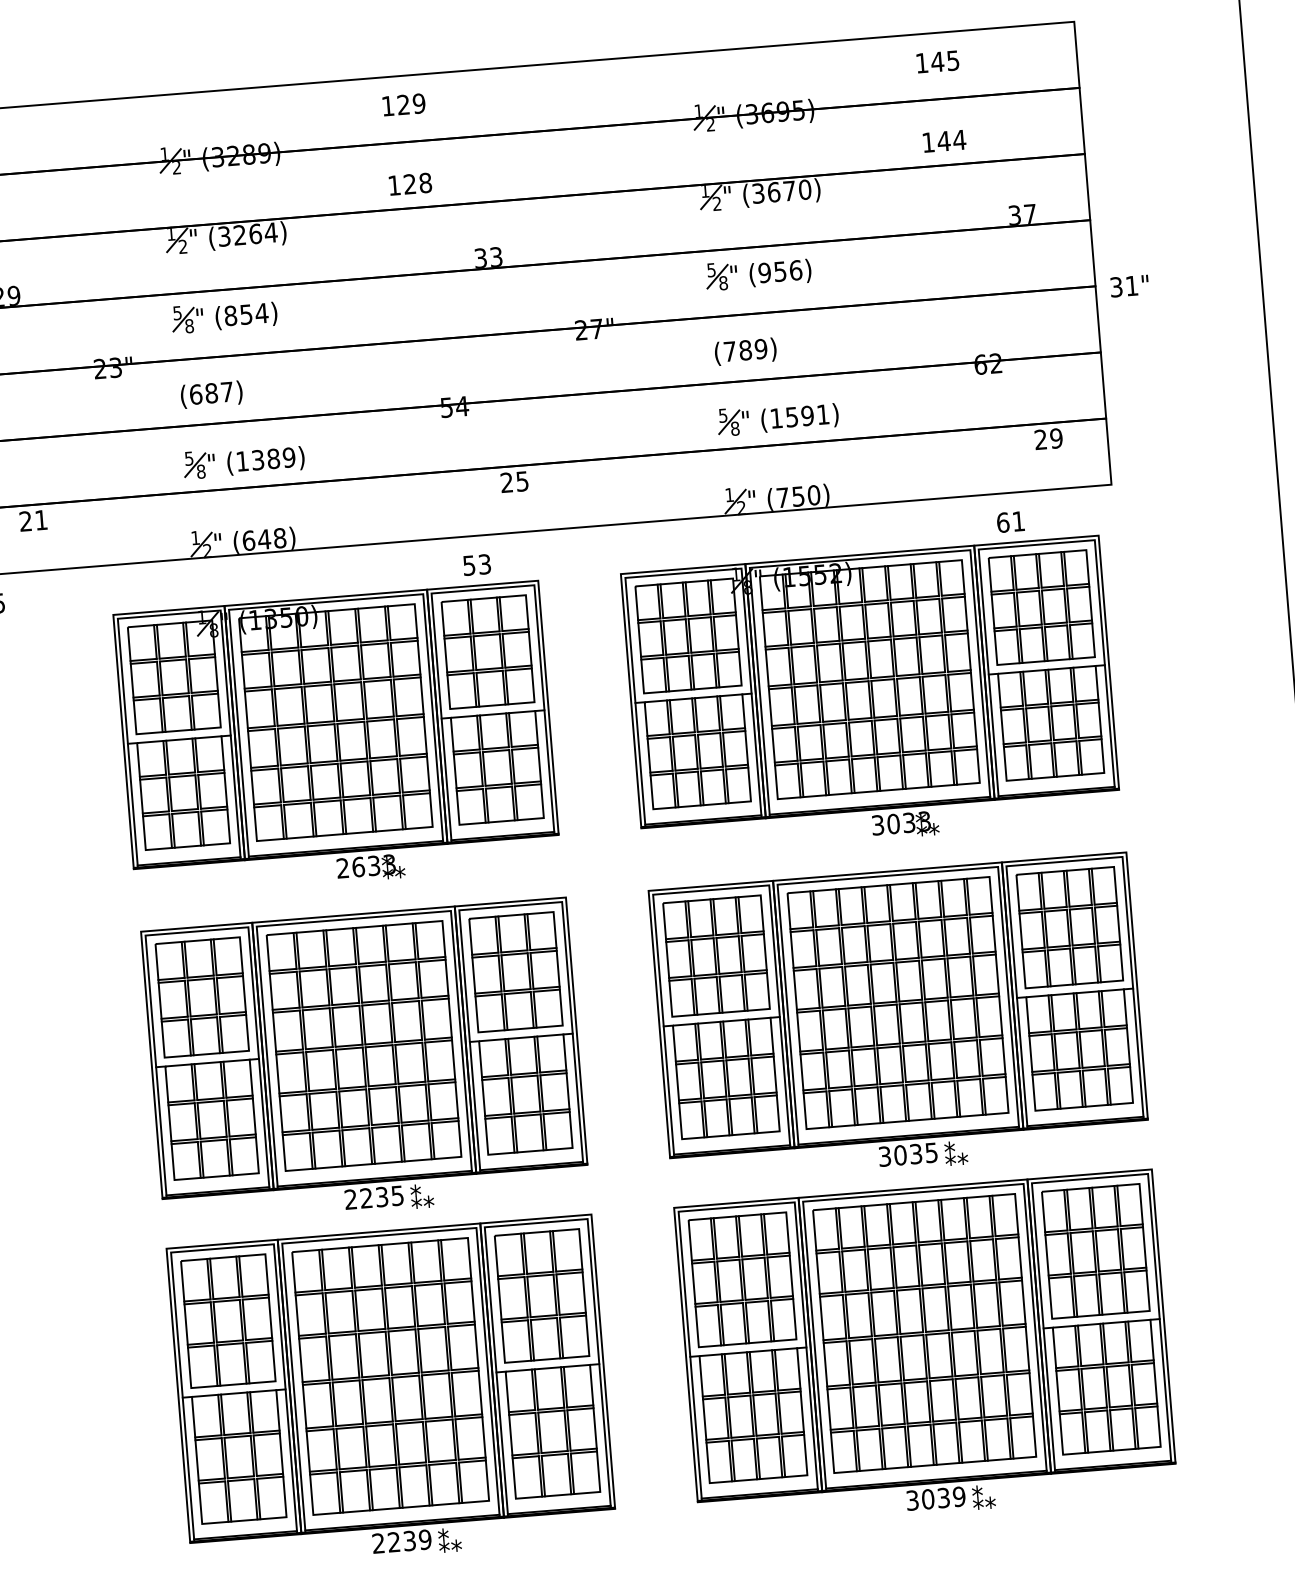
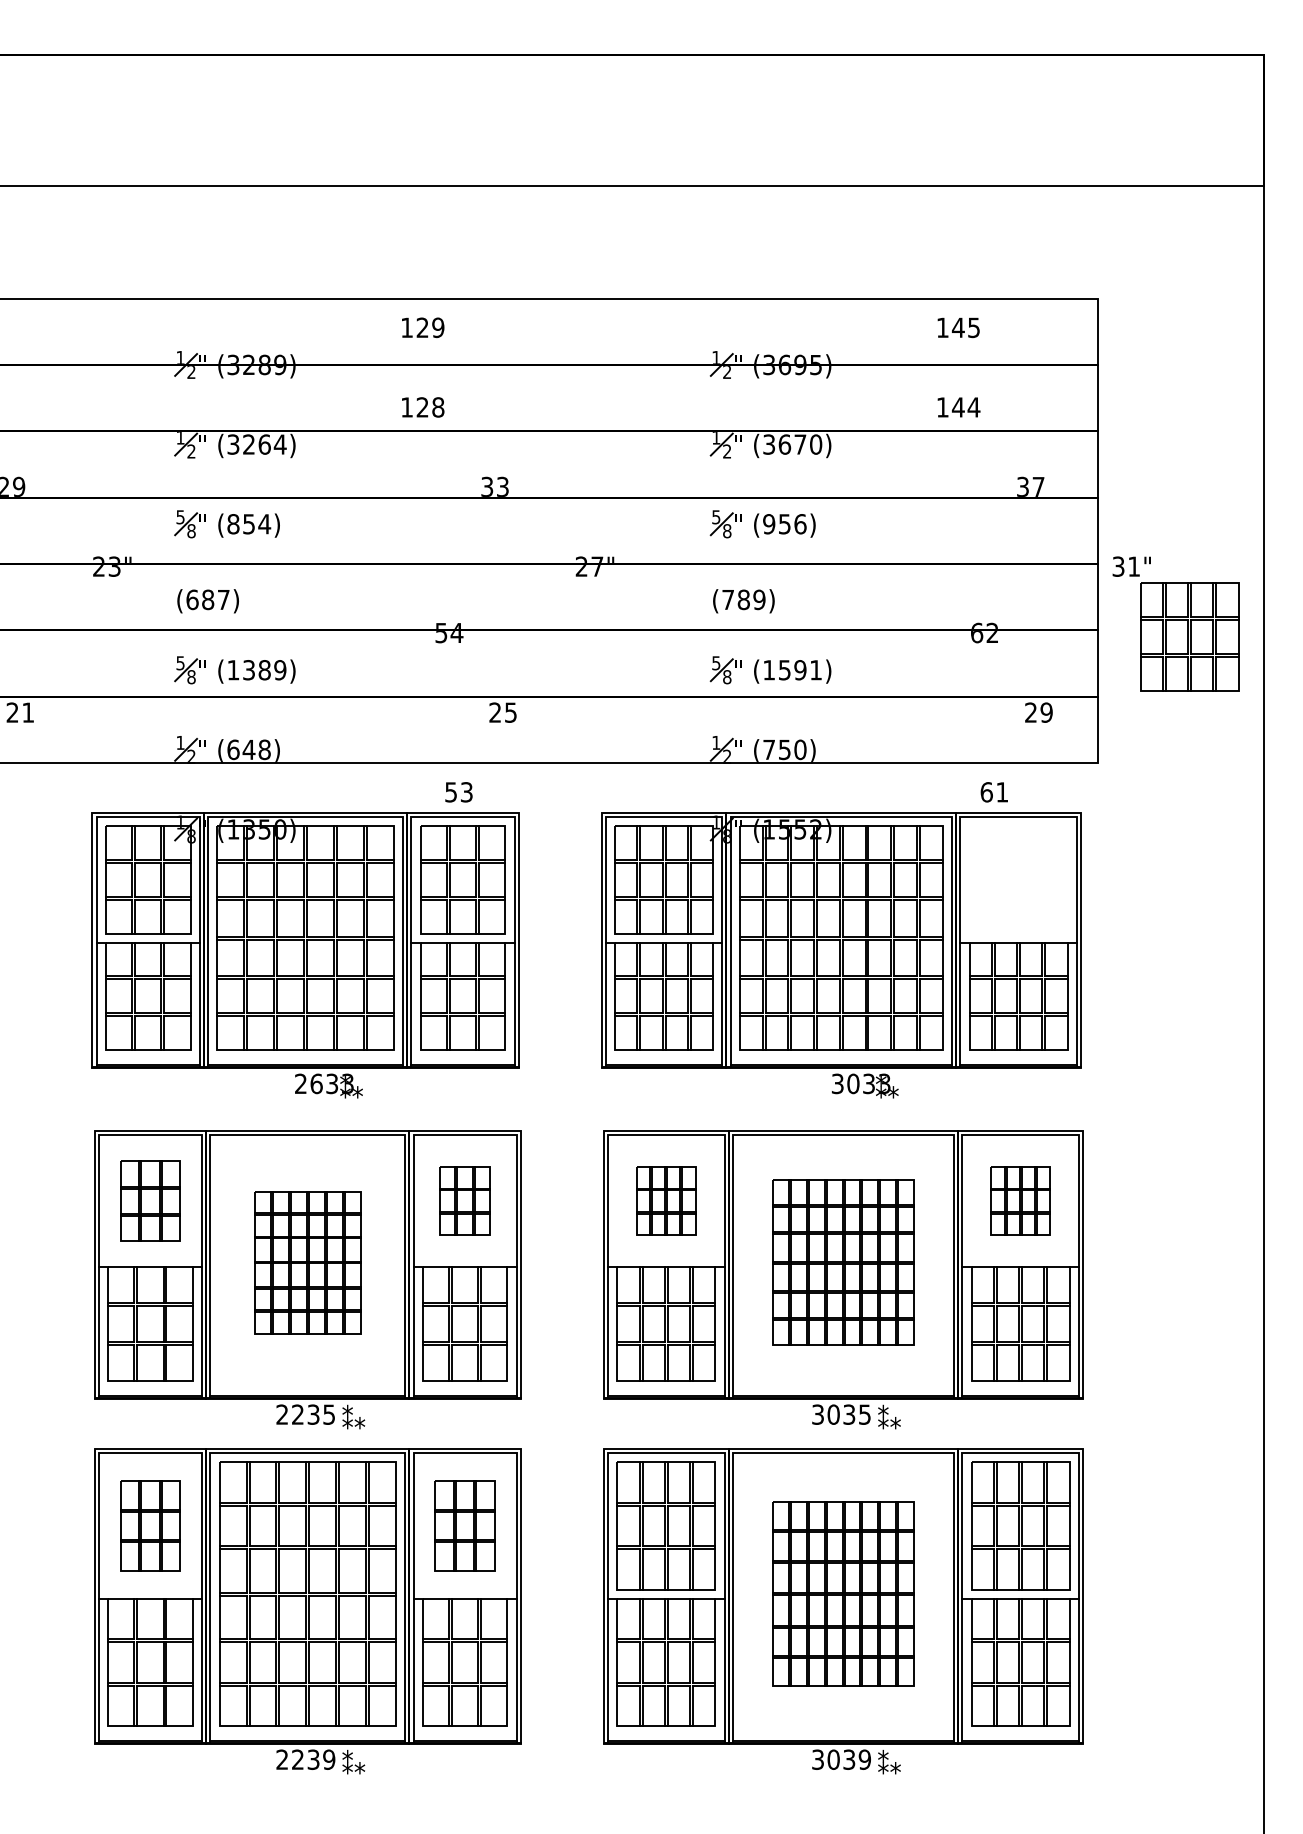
part: (1041, 607) -> (1189, 636), moved
part: (1069, 926) -> (1020, 1200), size x0.6
part: (715, 955) -> (665, 1200), size x0.6
part: (515, 971) -> (464, 1200), size x0.6
part: (202, 996) -> (150, 1200), size x0.7
part: (898, 1002) -> (843, 1262), size x0.7
part: (363, 1045) -> (307, 1262), size x0.6
part: (541, 1295) -> (464, 1525), size x0.7
part: (228, 1320) -> (150, 1525), size x0.7
part: (924, 1332) -> (843, 1593), size x0.7

